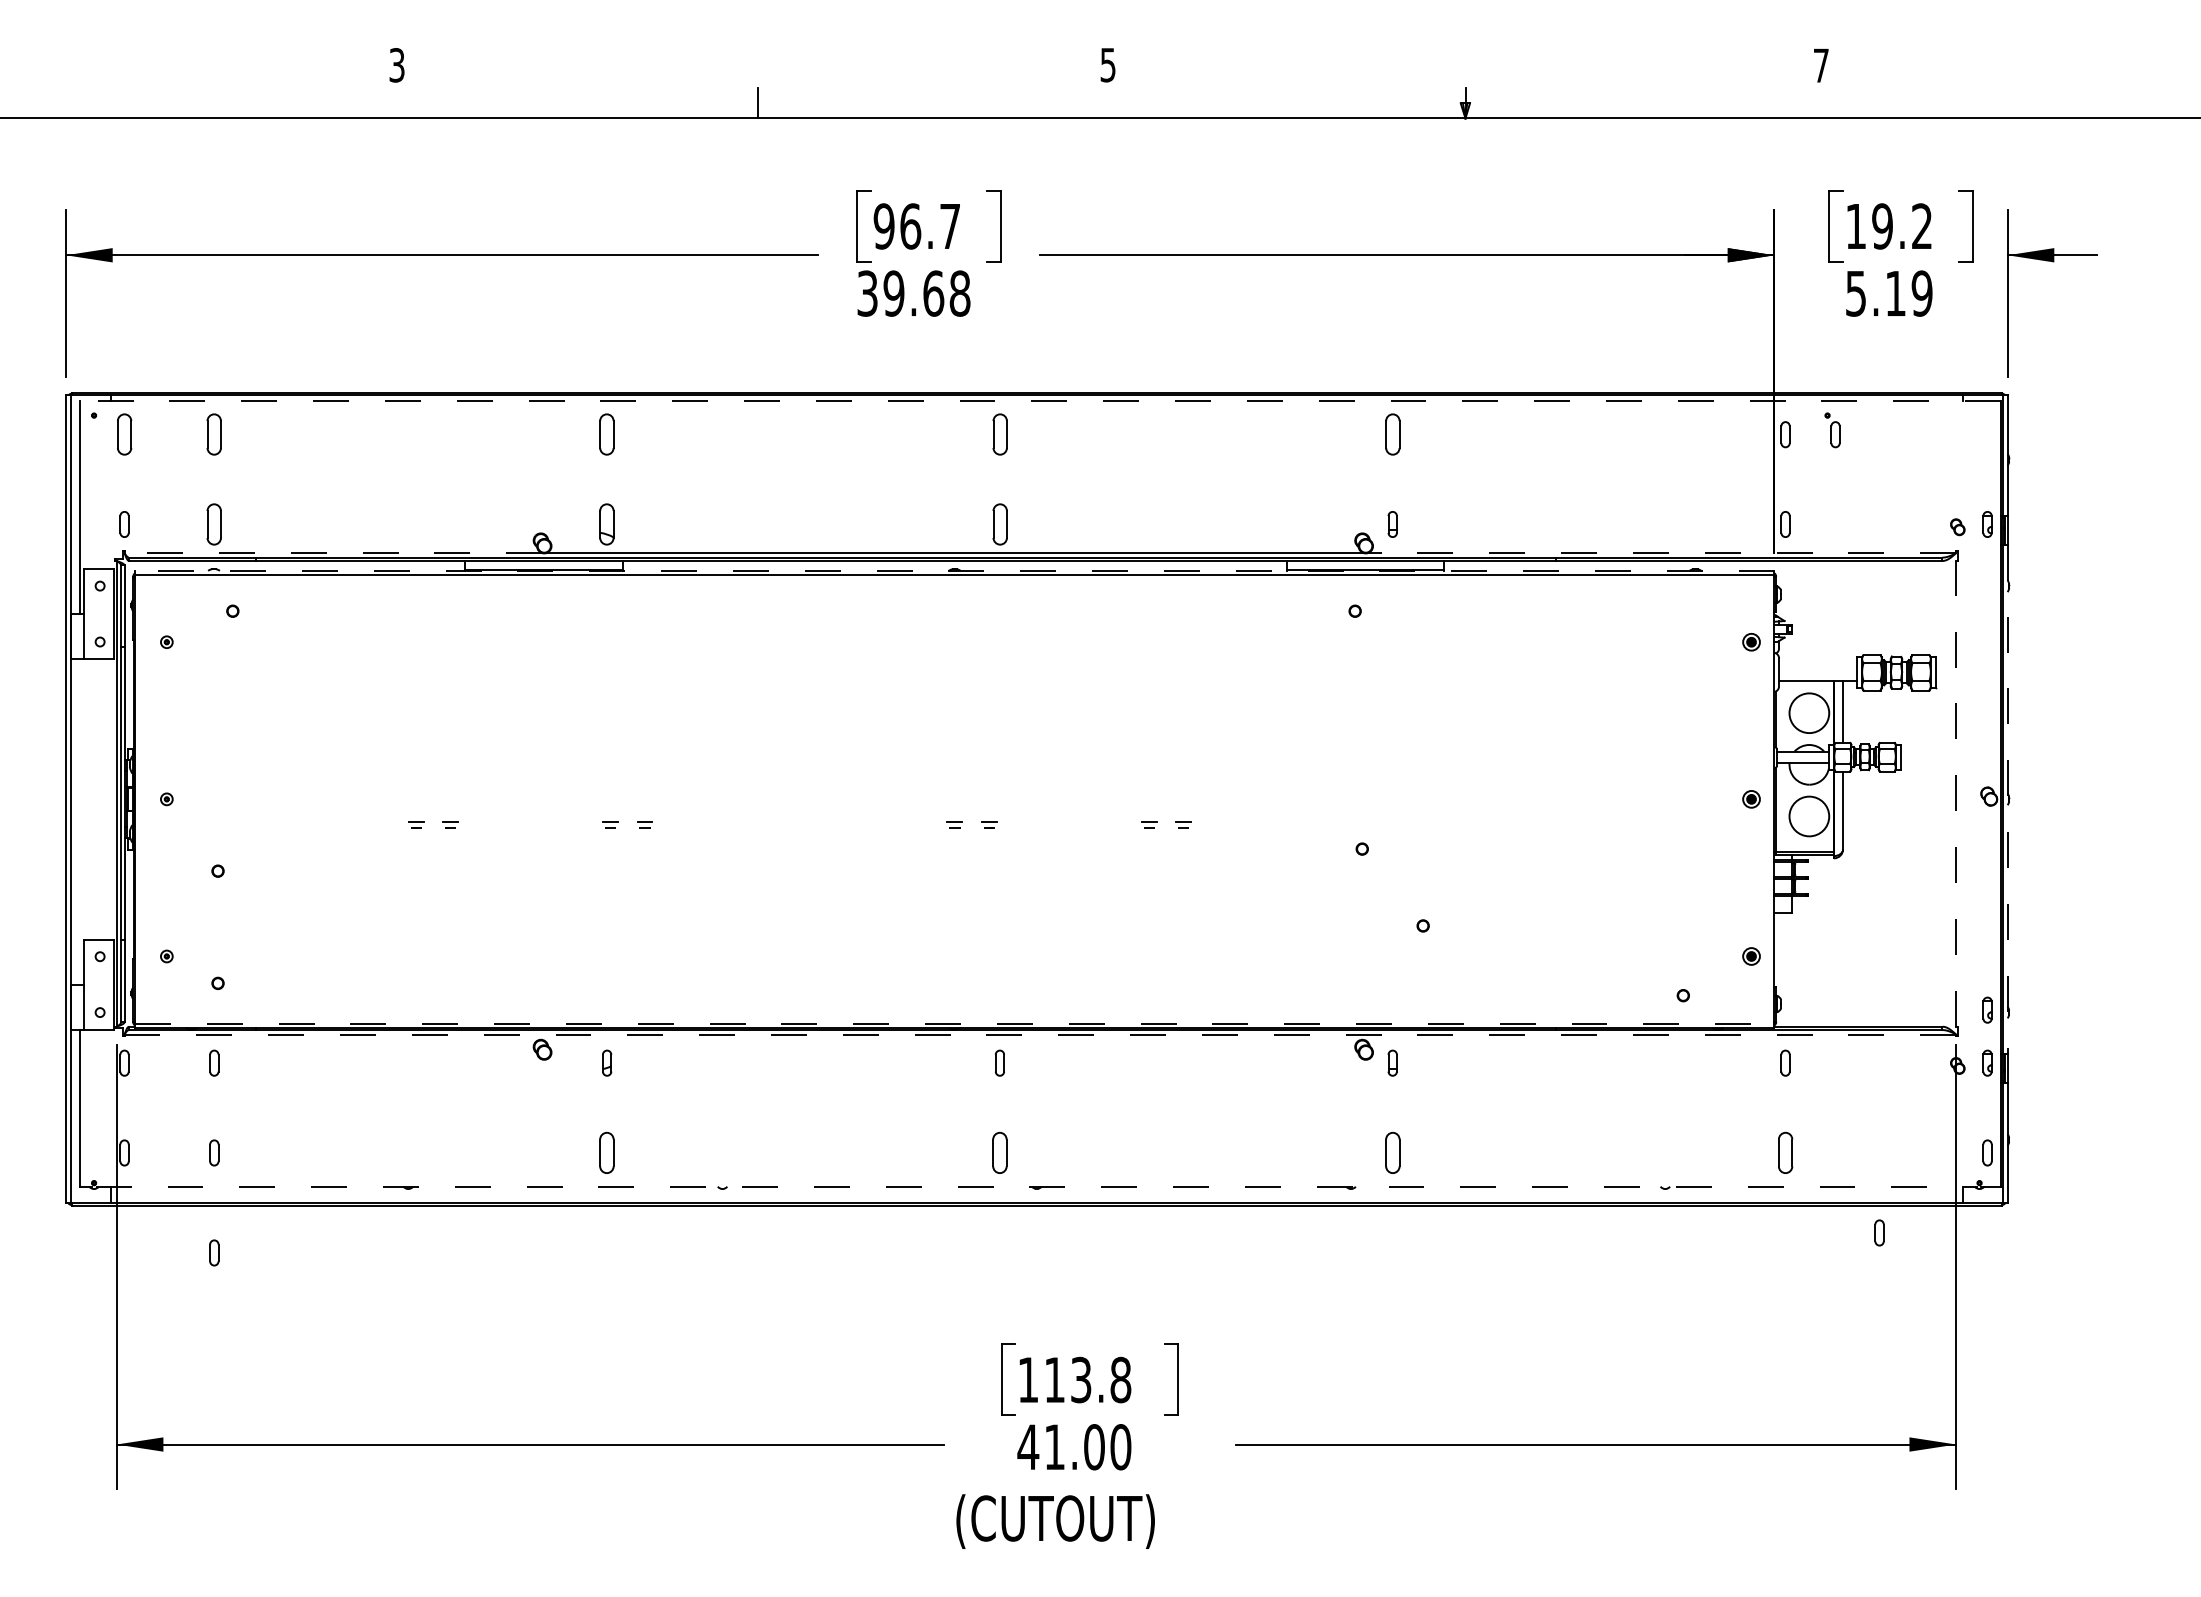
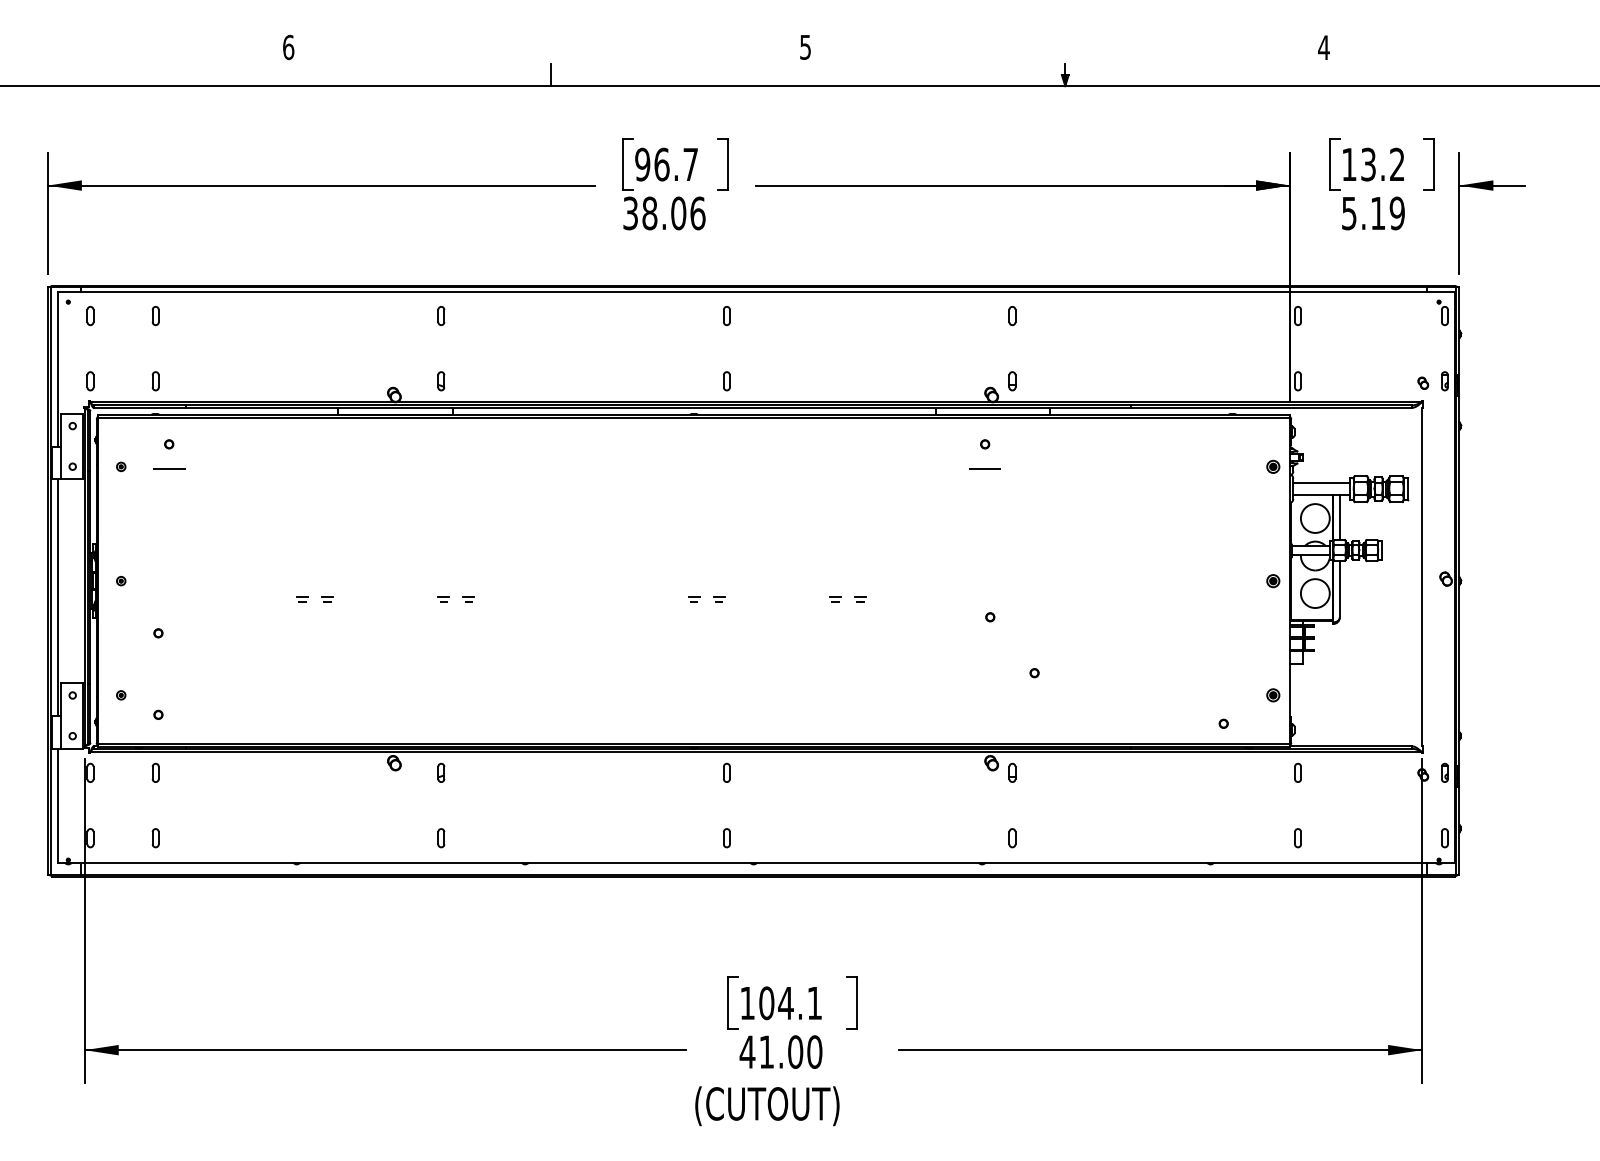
text: (397, 65) -> (288, 47), 3 -> 6
text: (1821, 65) -> (1324, 47), 7 -> 4
text: (1882, 226) -> (1368, 164), 19.2 -> 13.2
text: (926, 293) -> (673, 213), 39.68 -> 38.06
line: (1040, 401) -> (756, 291), dashed -> solid
part: (1832, 430) -> (1442, 312), moved
part: (124, 434) -> (90, 315), size x0.62
part: (214, 434) -> (155, 315), size x0.62
part: (607, 434) -> (441, 315), size x0.62
part: (999, 434) -> (726, 315), size x0.62
part: (1392, 434) -> (1012, 315), size x0.62
part: (214, 524) -> (155, 381), size x0.62
part: (607, 524) -> (441, 381), size x0.62
part: (999, 524) -> (726, 381), size x0.62
line: (333, 553) -> (242, 402), dashed -> solid
line: (1661, 553) -> (1207, 402), dashed -> solid
line: (954, 570) -> (693, 414), dashed -> solid
line: (232, 644) -> (168, 468), added
line: (1354, 644) -> (984, 468), added
line: (1817, 664) -> (1321, 483), added
line: (1956, 793) -> (1422, 576), dashed -> solid
line: (2007, 799) -> (1459, 581), dashed -> solid
line: (79, 821) -> (57, 597), added
part: (1987, 1009) -> (1444, 733), removed
line: (954, 1023) -> (693, 744), dashed -> solid
line: (1040, 1034) -> (756, 752), dashed -> solid
part: (607, 1152) -> (441, 837), size x0.62
part: (999, 1152) -> (726, 837), size x0.62
part: (1392, 1152) -> (1012, 837), size x0.62
part: (1785, 1152) -> (1297, 837), size x0.62
line: (1037, 1186) -> (754, 862), dashed -> solid
part: (1879, 1232) -> (1366, 896), removed
part: (214, 1252) -> (155, 910), removed
text: (1087, 1379) -> (790, 1002), 113.8 -> 104.1

